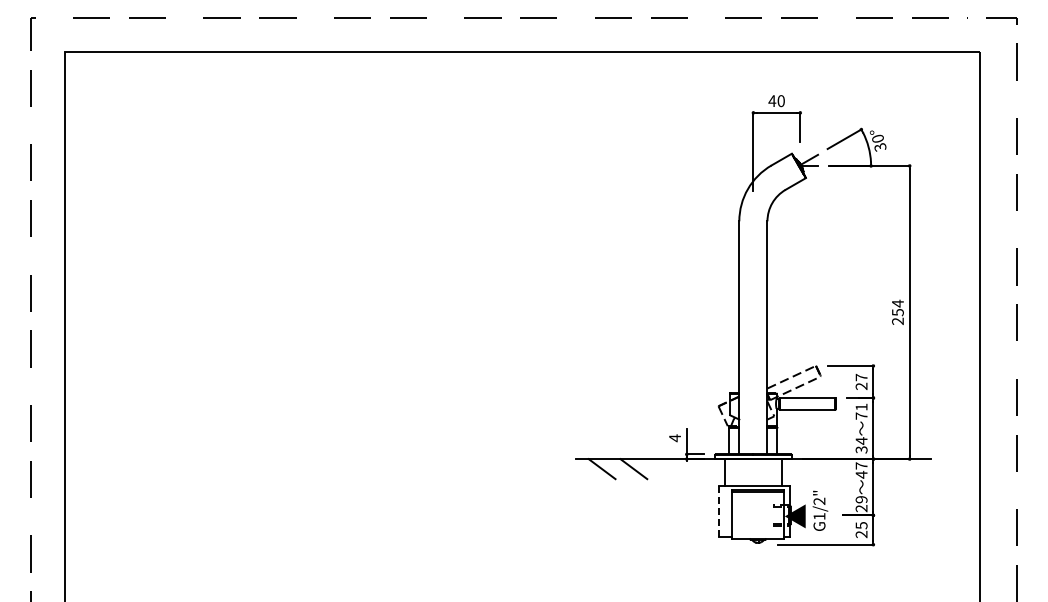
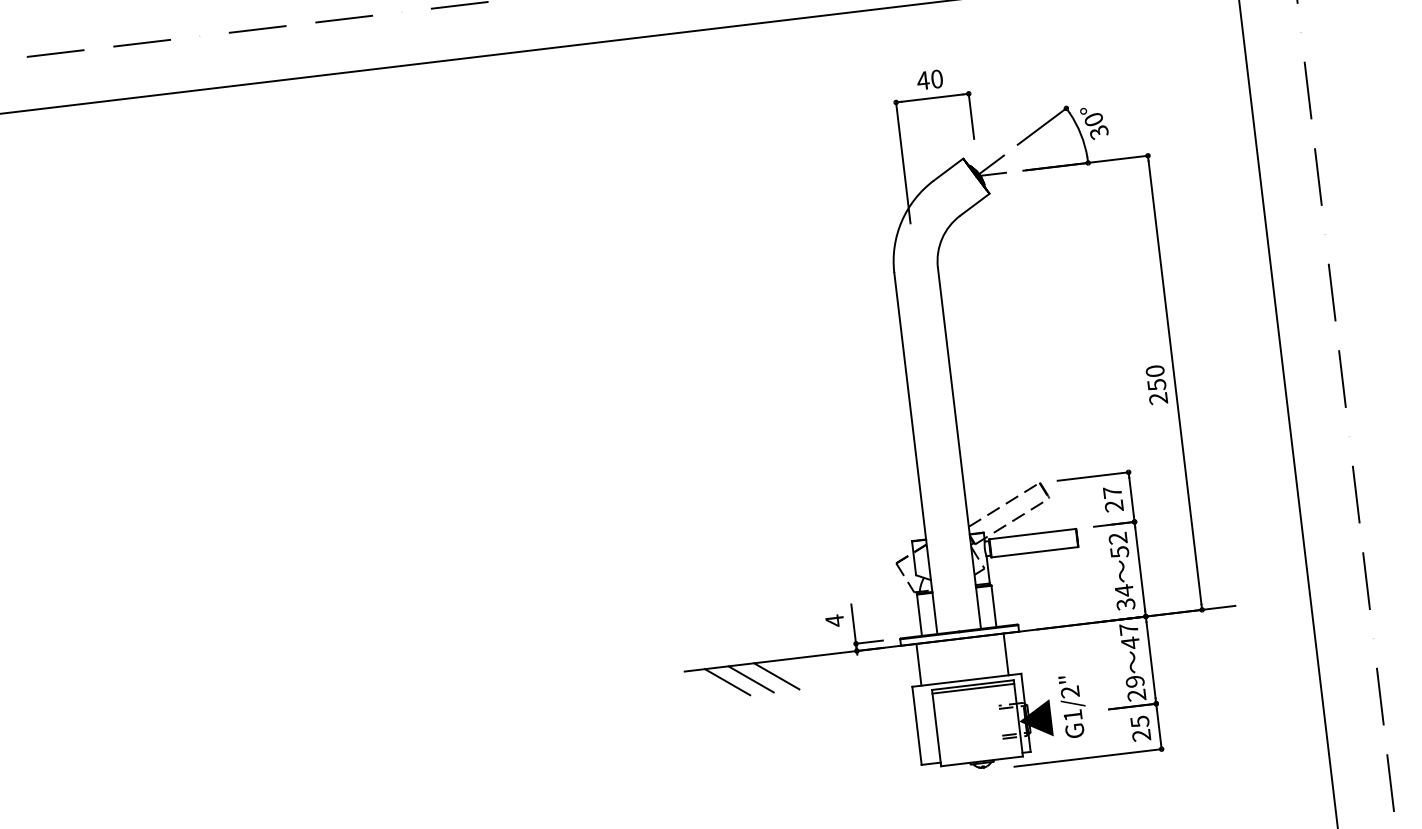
text: (897, 303) -> (1154, 371), 254 -> 250
text: (861, 411) -> (1118, 545), 71 -> 52
line: (616, 469) -> (749, 680), added
line: (719, 510) -> (917, 724), dashed -> solid

